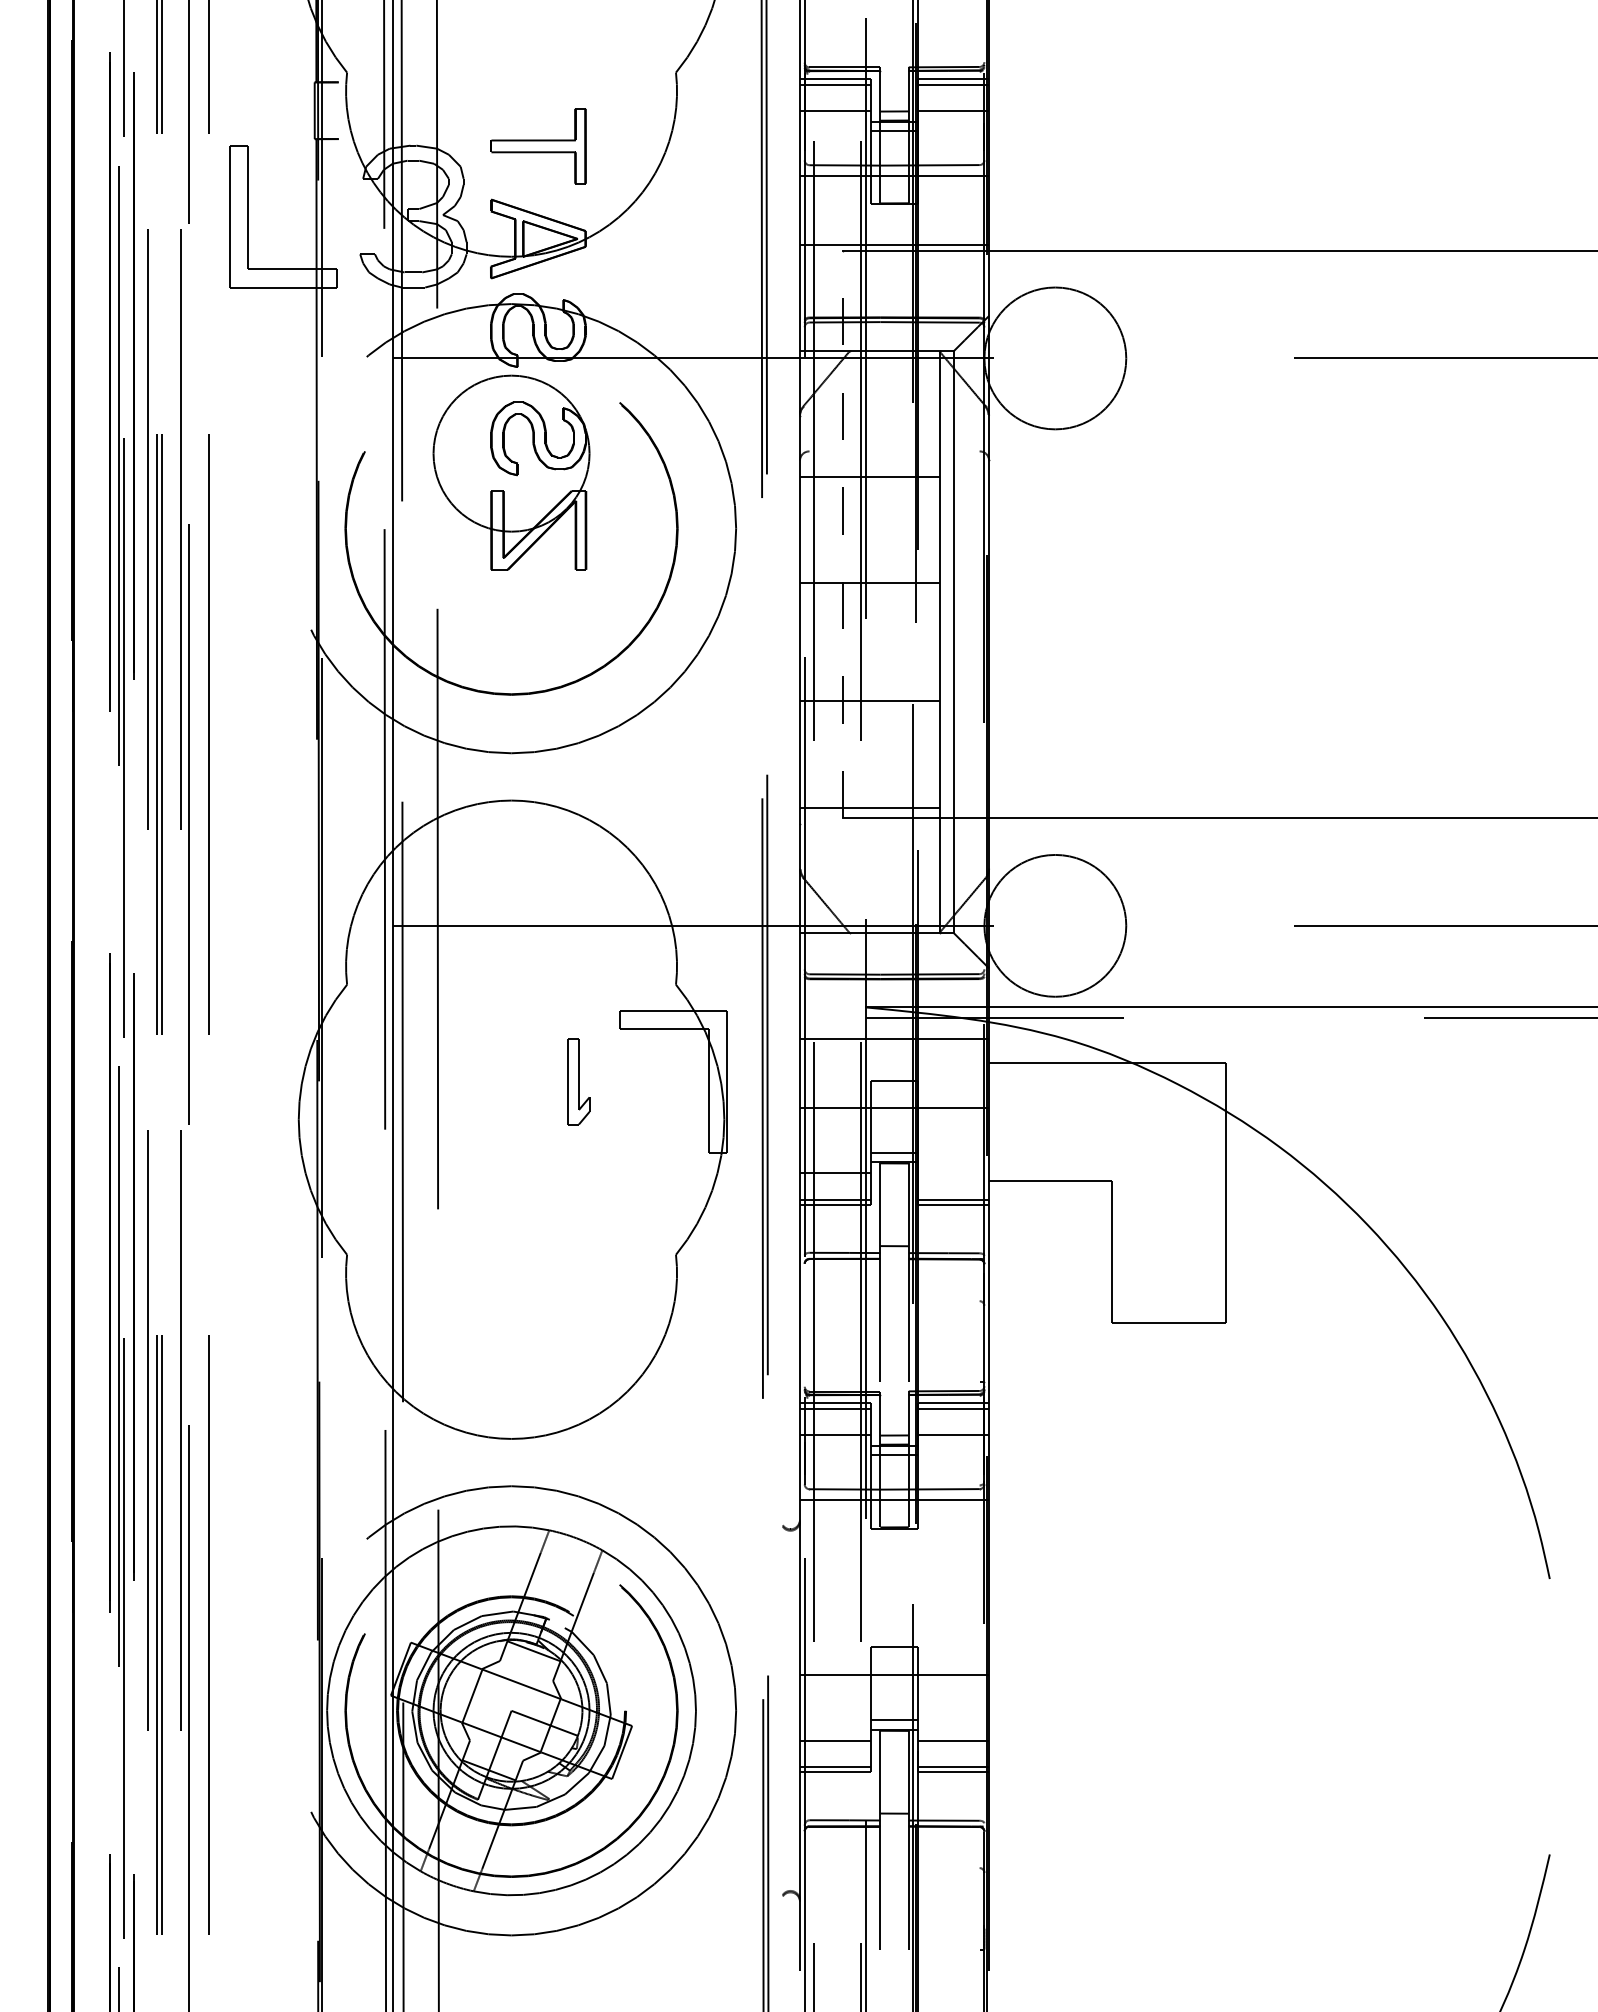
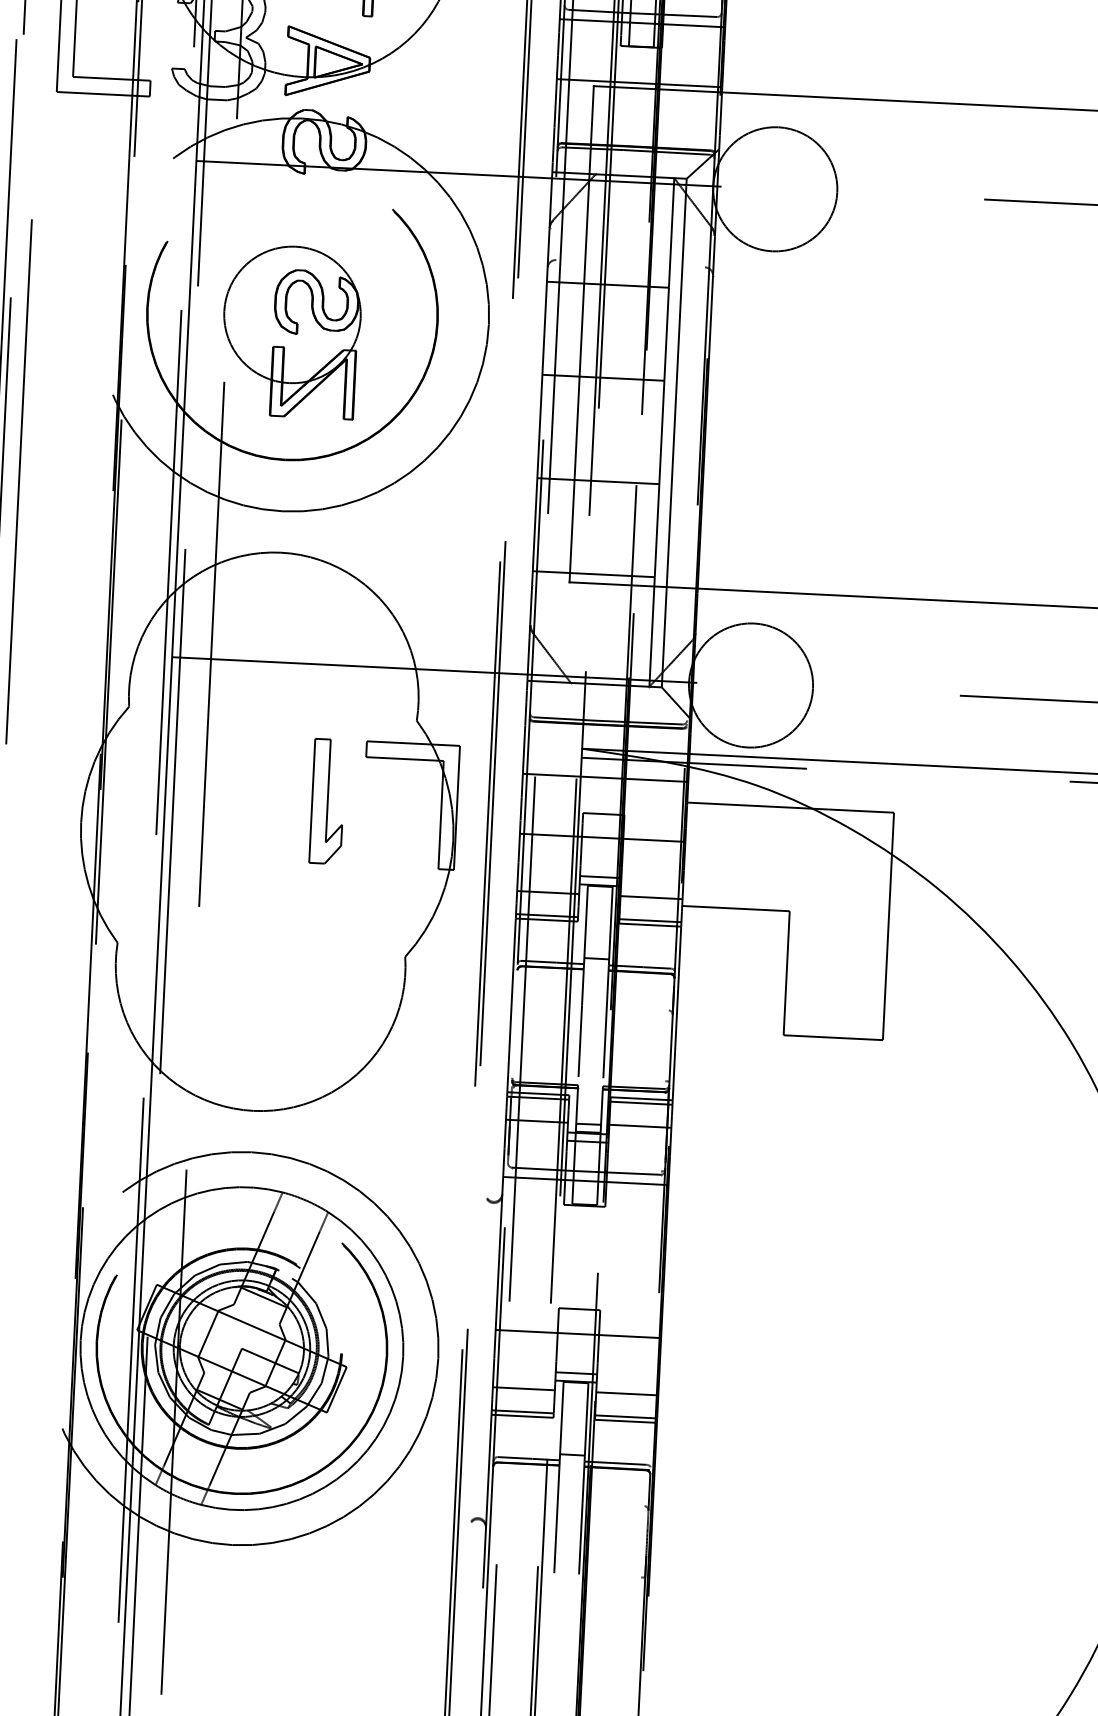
part: (511, 472) -> (291, 331), moved
line: (842, 534) -> (581, 334), dashed -> solid
part: (578, 1081) -> (327, 801), size x1.67
line: (953, 1173) -> (651, 897), added

